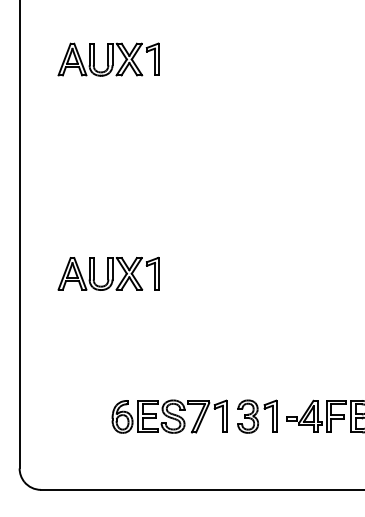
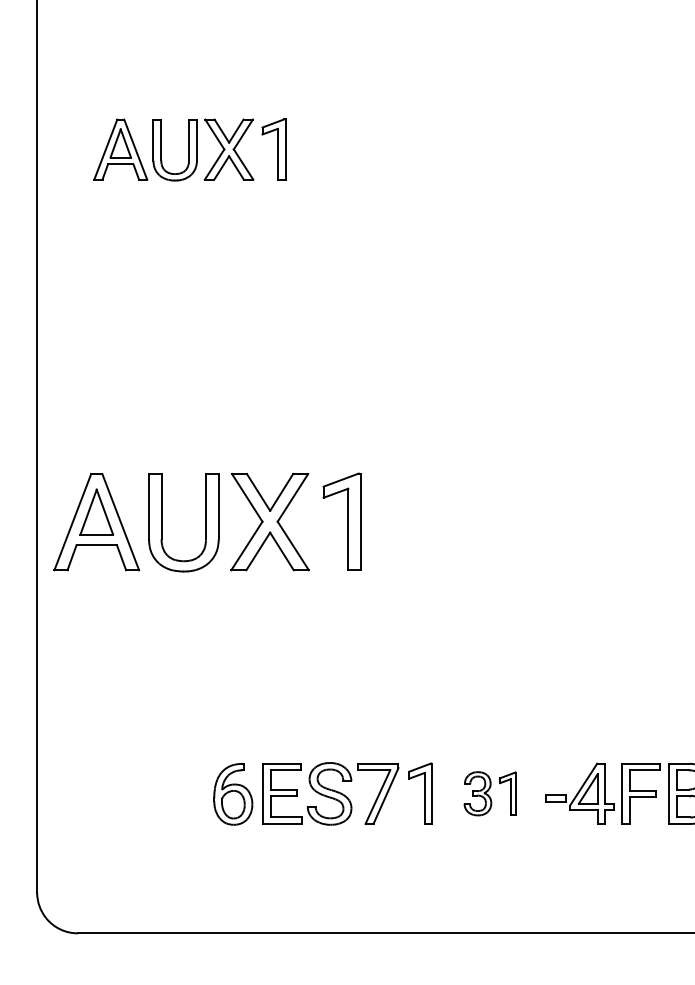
part: (108, 59) -> (189, 149), moved
part: (108, 273) -> (206, 521), size x1.6
part: (257, 416) -> (490, 793), size x0.7

